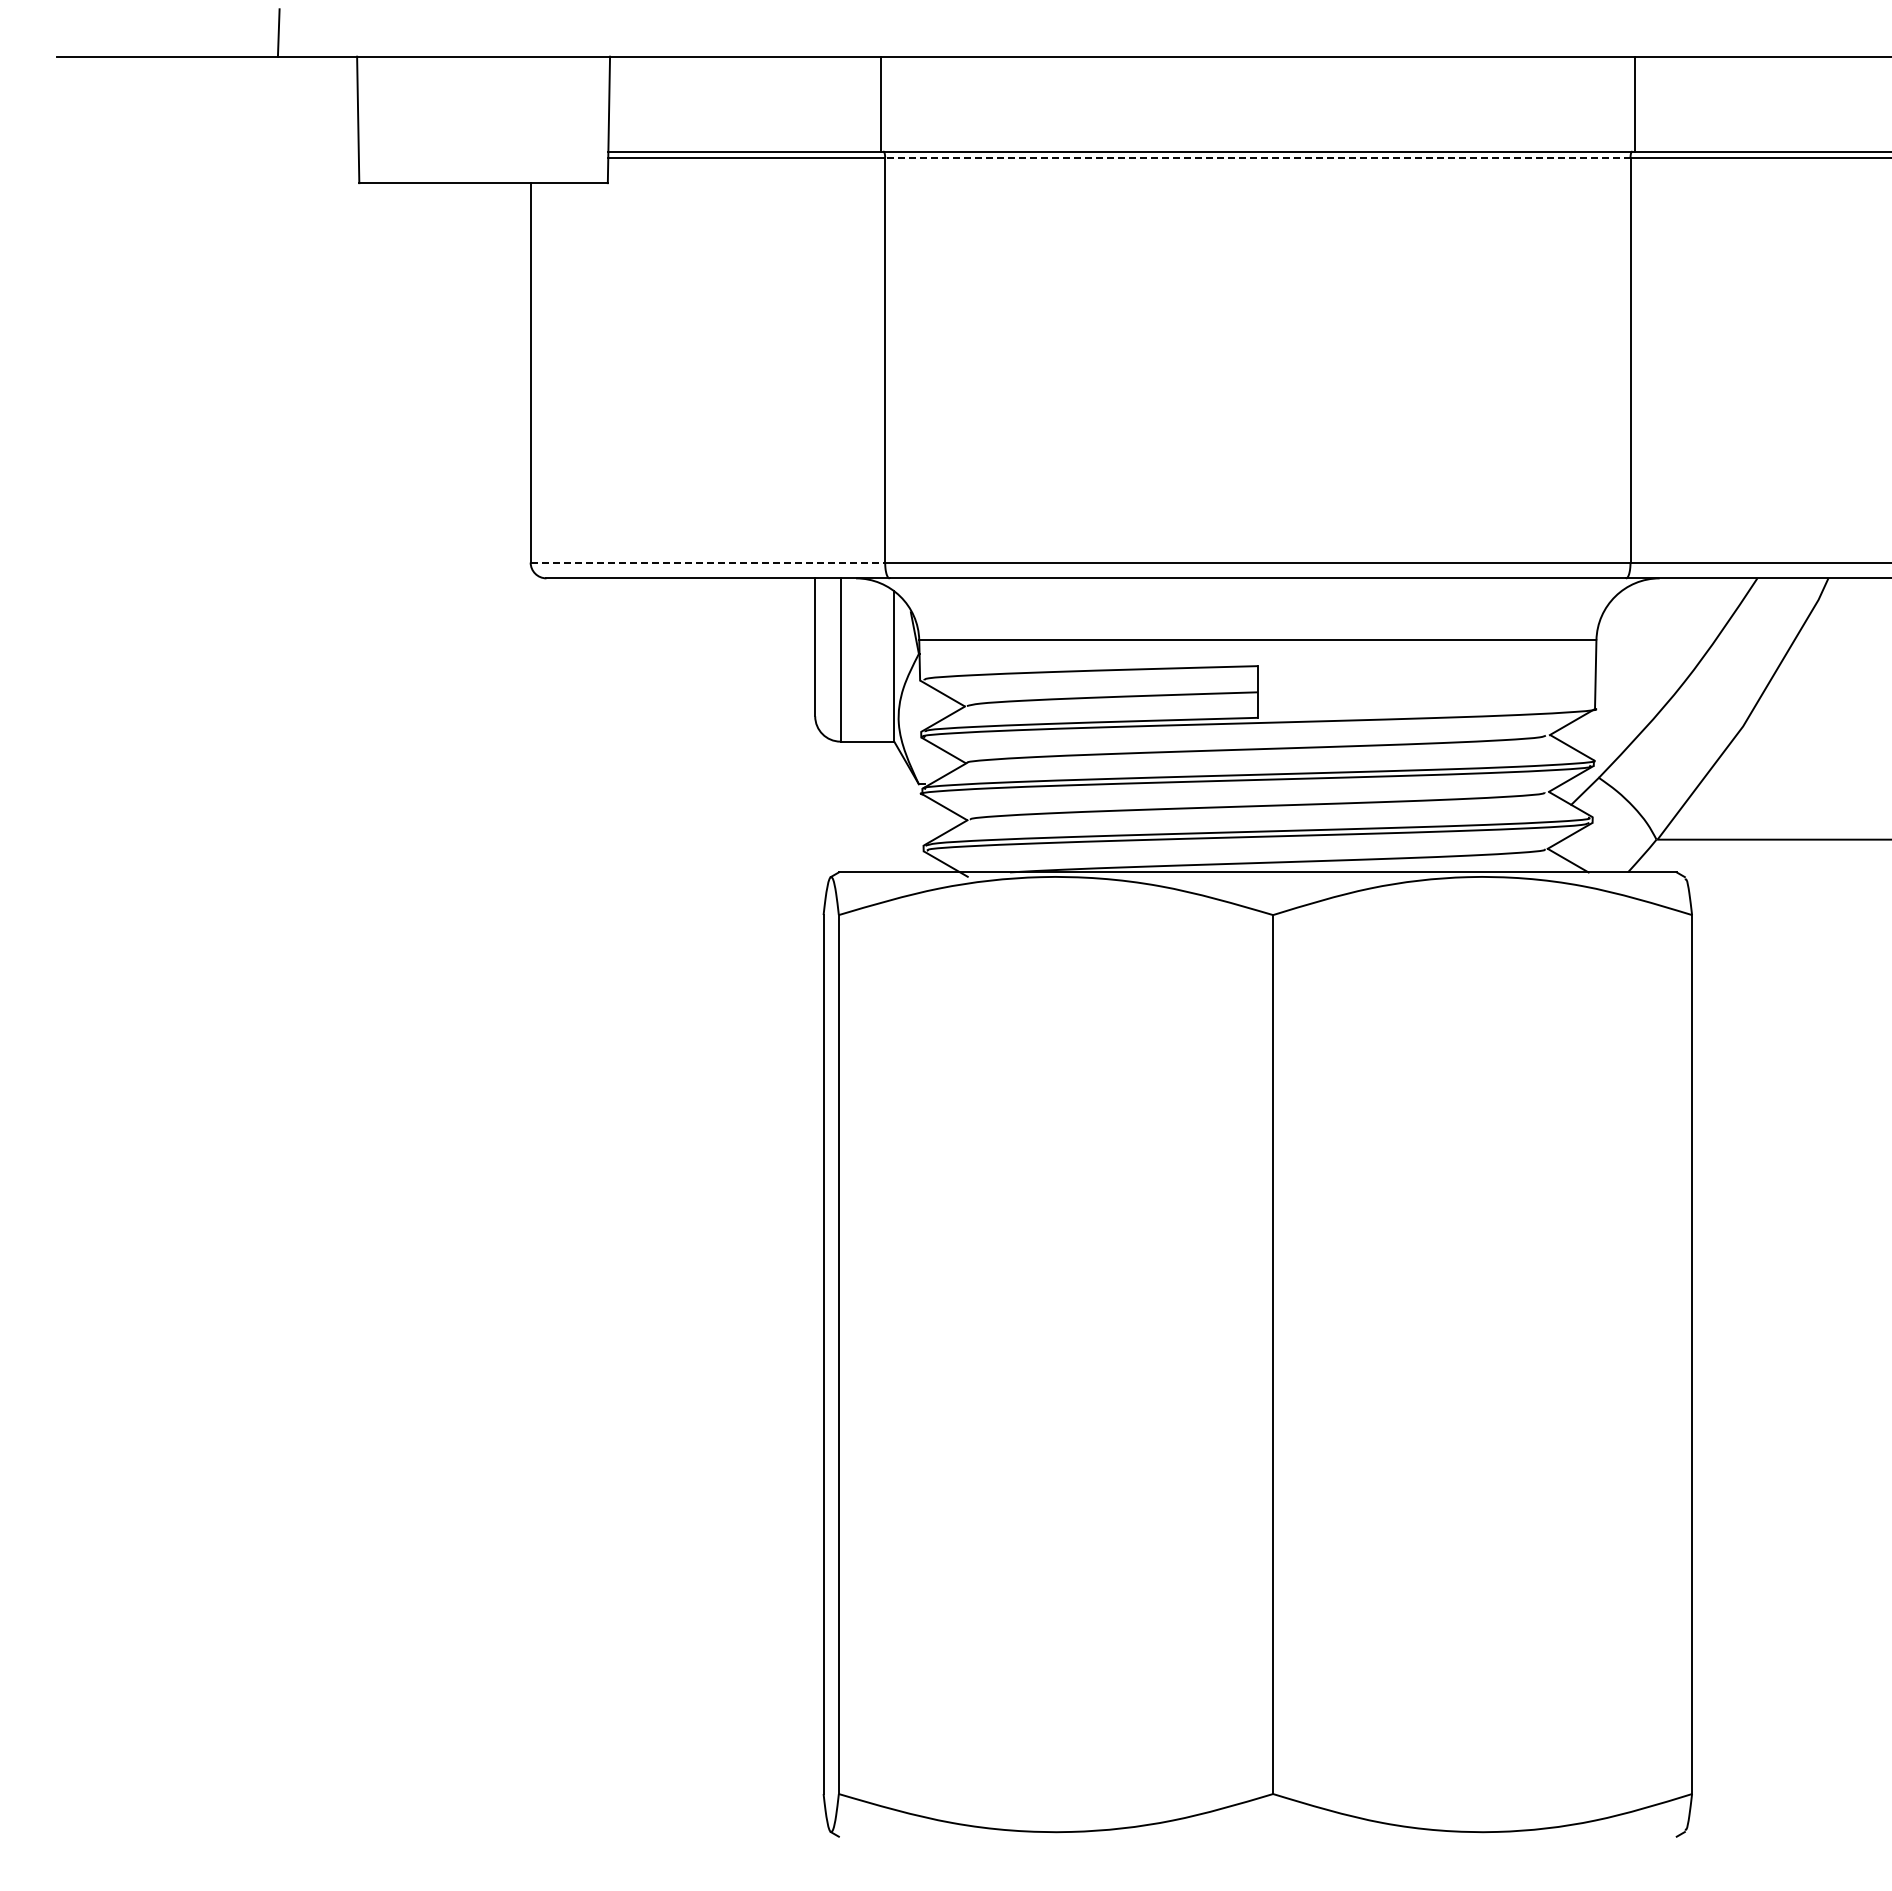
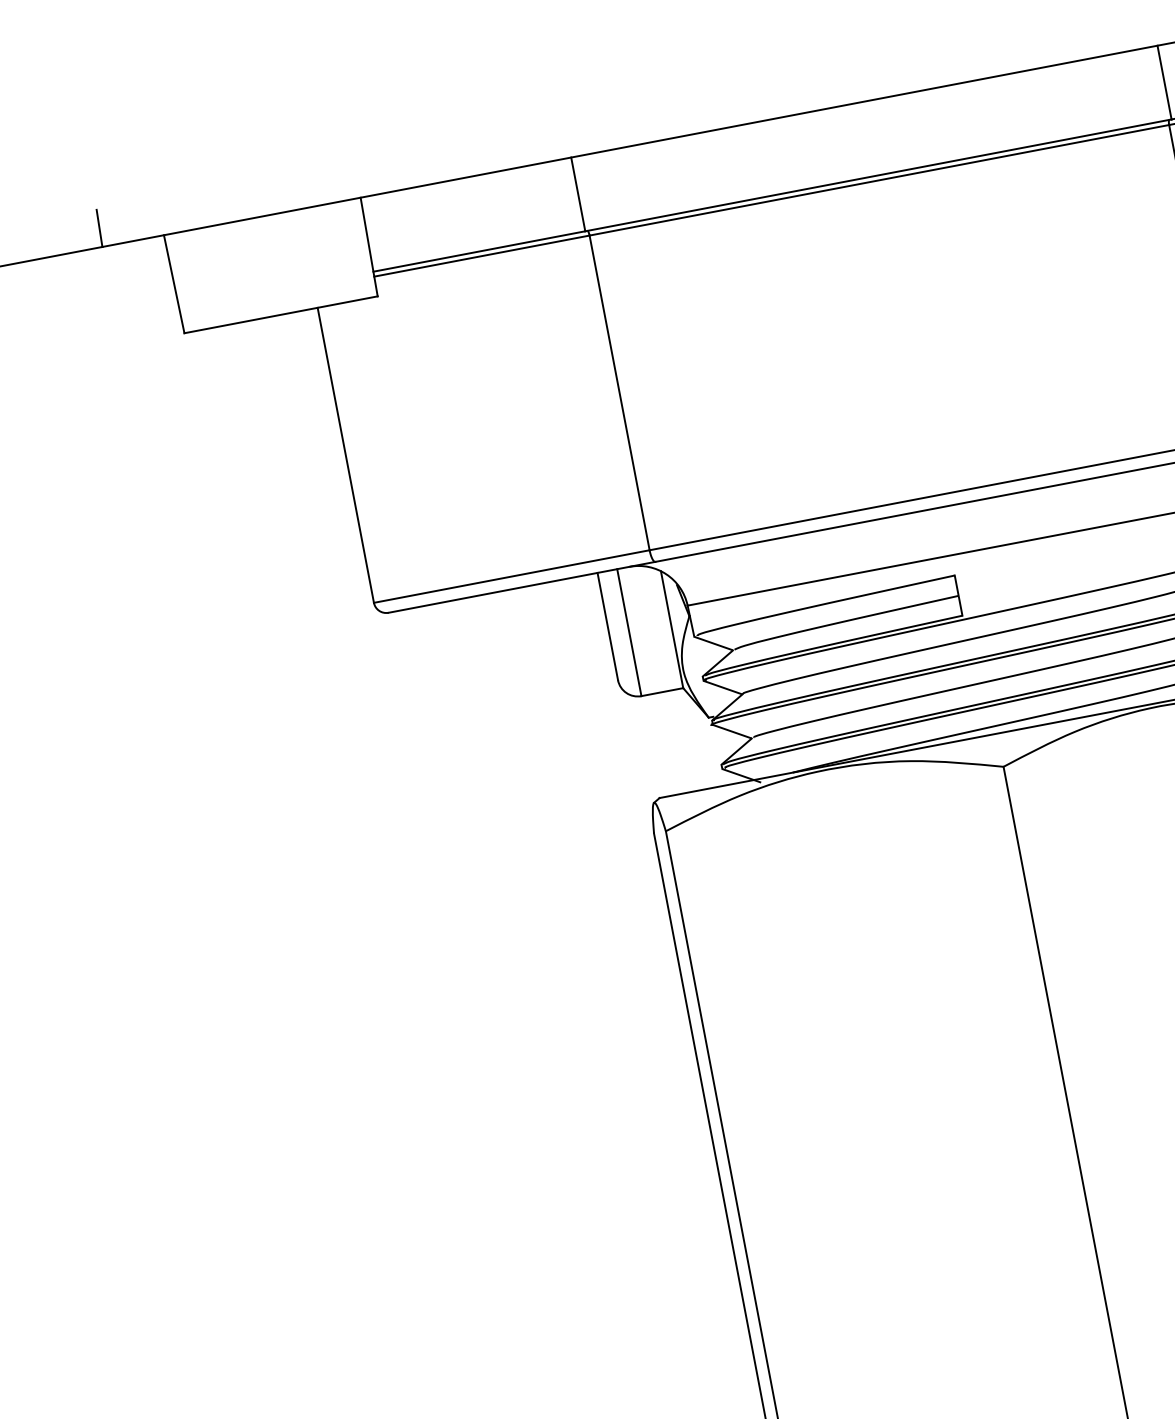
line: (1257, 157) -> (879, 180), dashed -> solid
line: (708, 562) -> (512, 576), dashed -> solid

